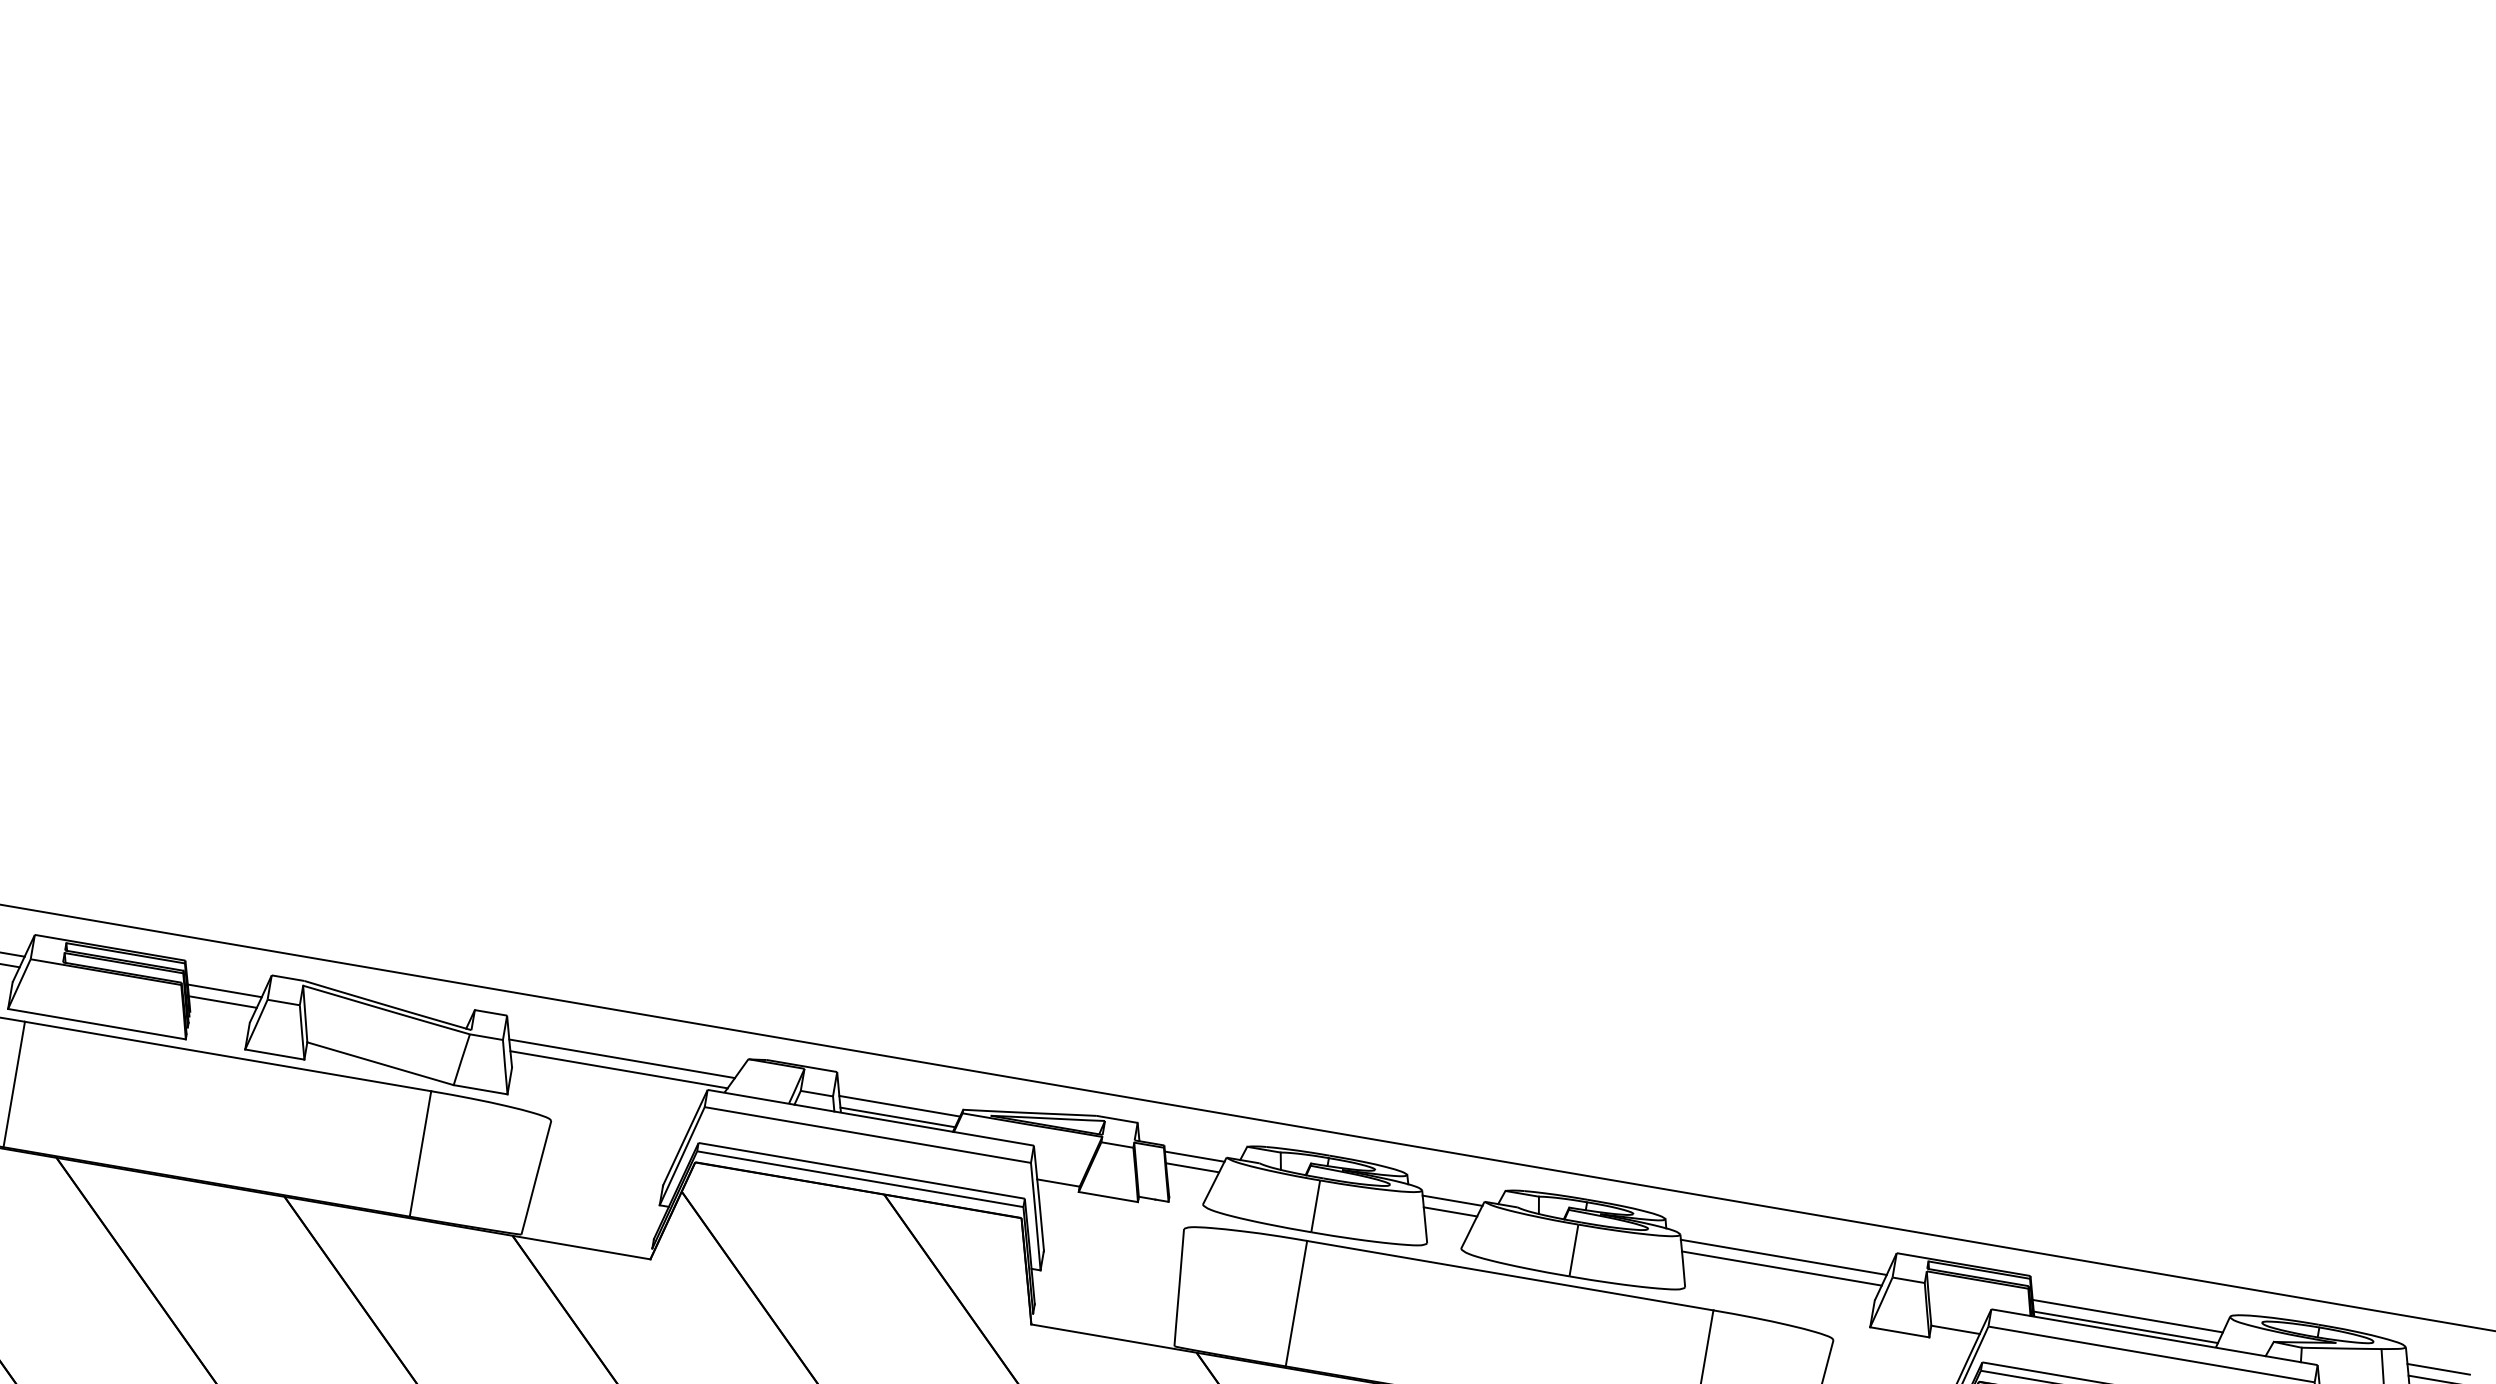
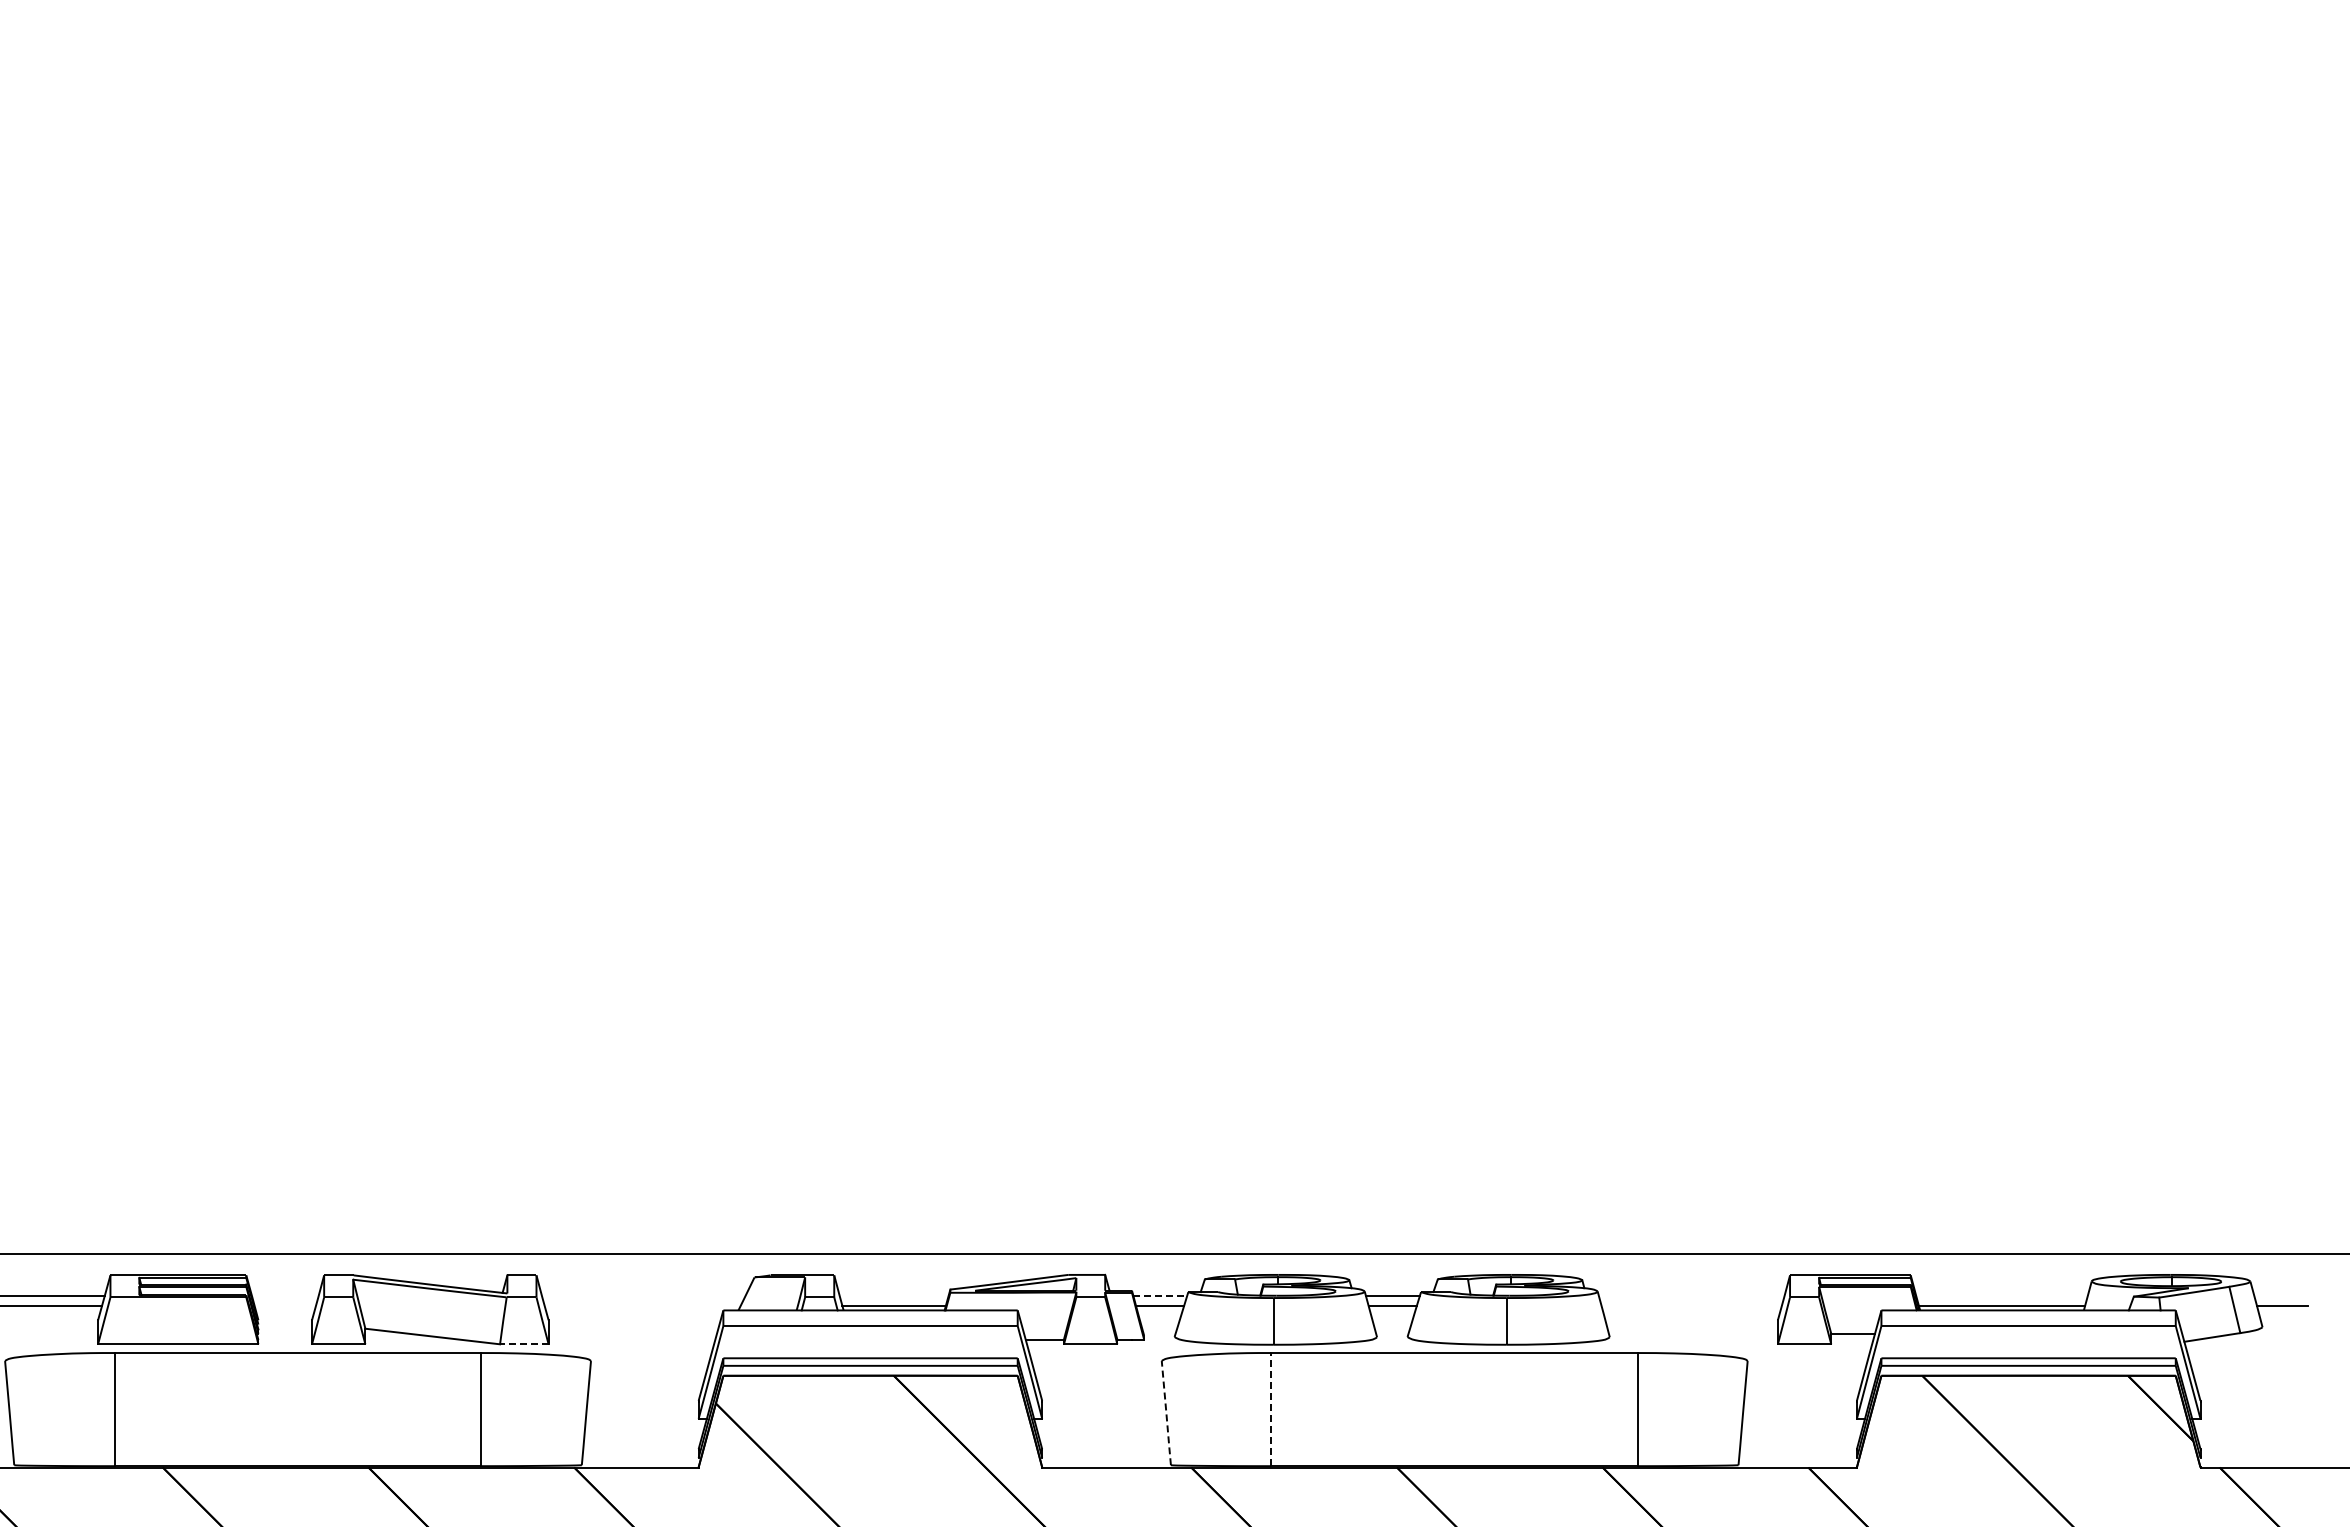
line: (223, 990) -> (284, 1295), removed
line: (221, 1002) -> (284, 1306), removed
line: (621, 1058) -> (643, 1295), removed
line: (618, 1070) -> (642, 1306), removed
line: (479, 1089) -> (523, 1344), solid -> dashed
line: (899, 1105) -> (893, 1295), removed
line: (1195, 1156) -> (1160, 1295), solid -> dashed
line: (1783, 1256) -> (1691, 1295), removed
line: (1781, 1268) -> (1691, 1306), removed
line: (1179, 1287) -> (1166, 1412), solid -> dashed
line: (1296, 1303) -> (1271, 1409), solid -> dashed
line: (2127, 1315) -> (2001, 1295), removed
line: (2438, 1368) -> (2282, 1295), removed

